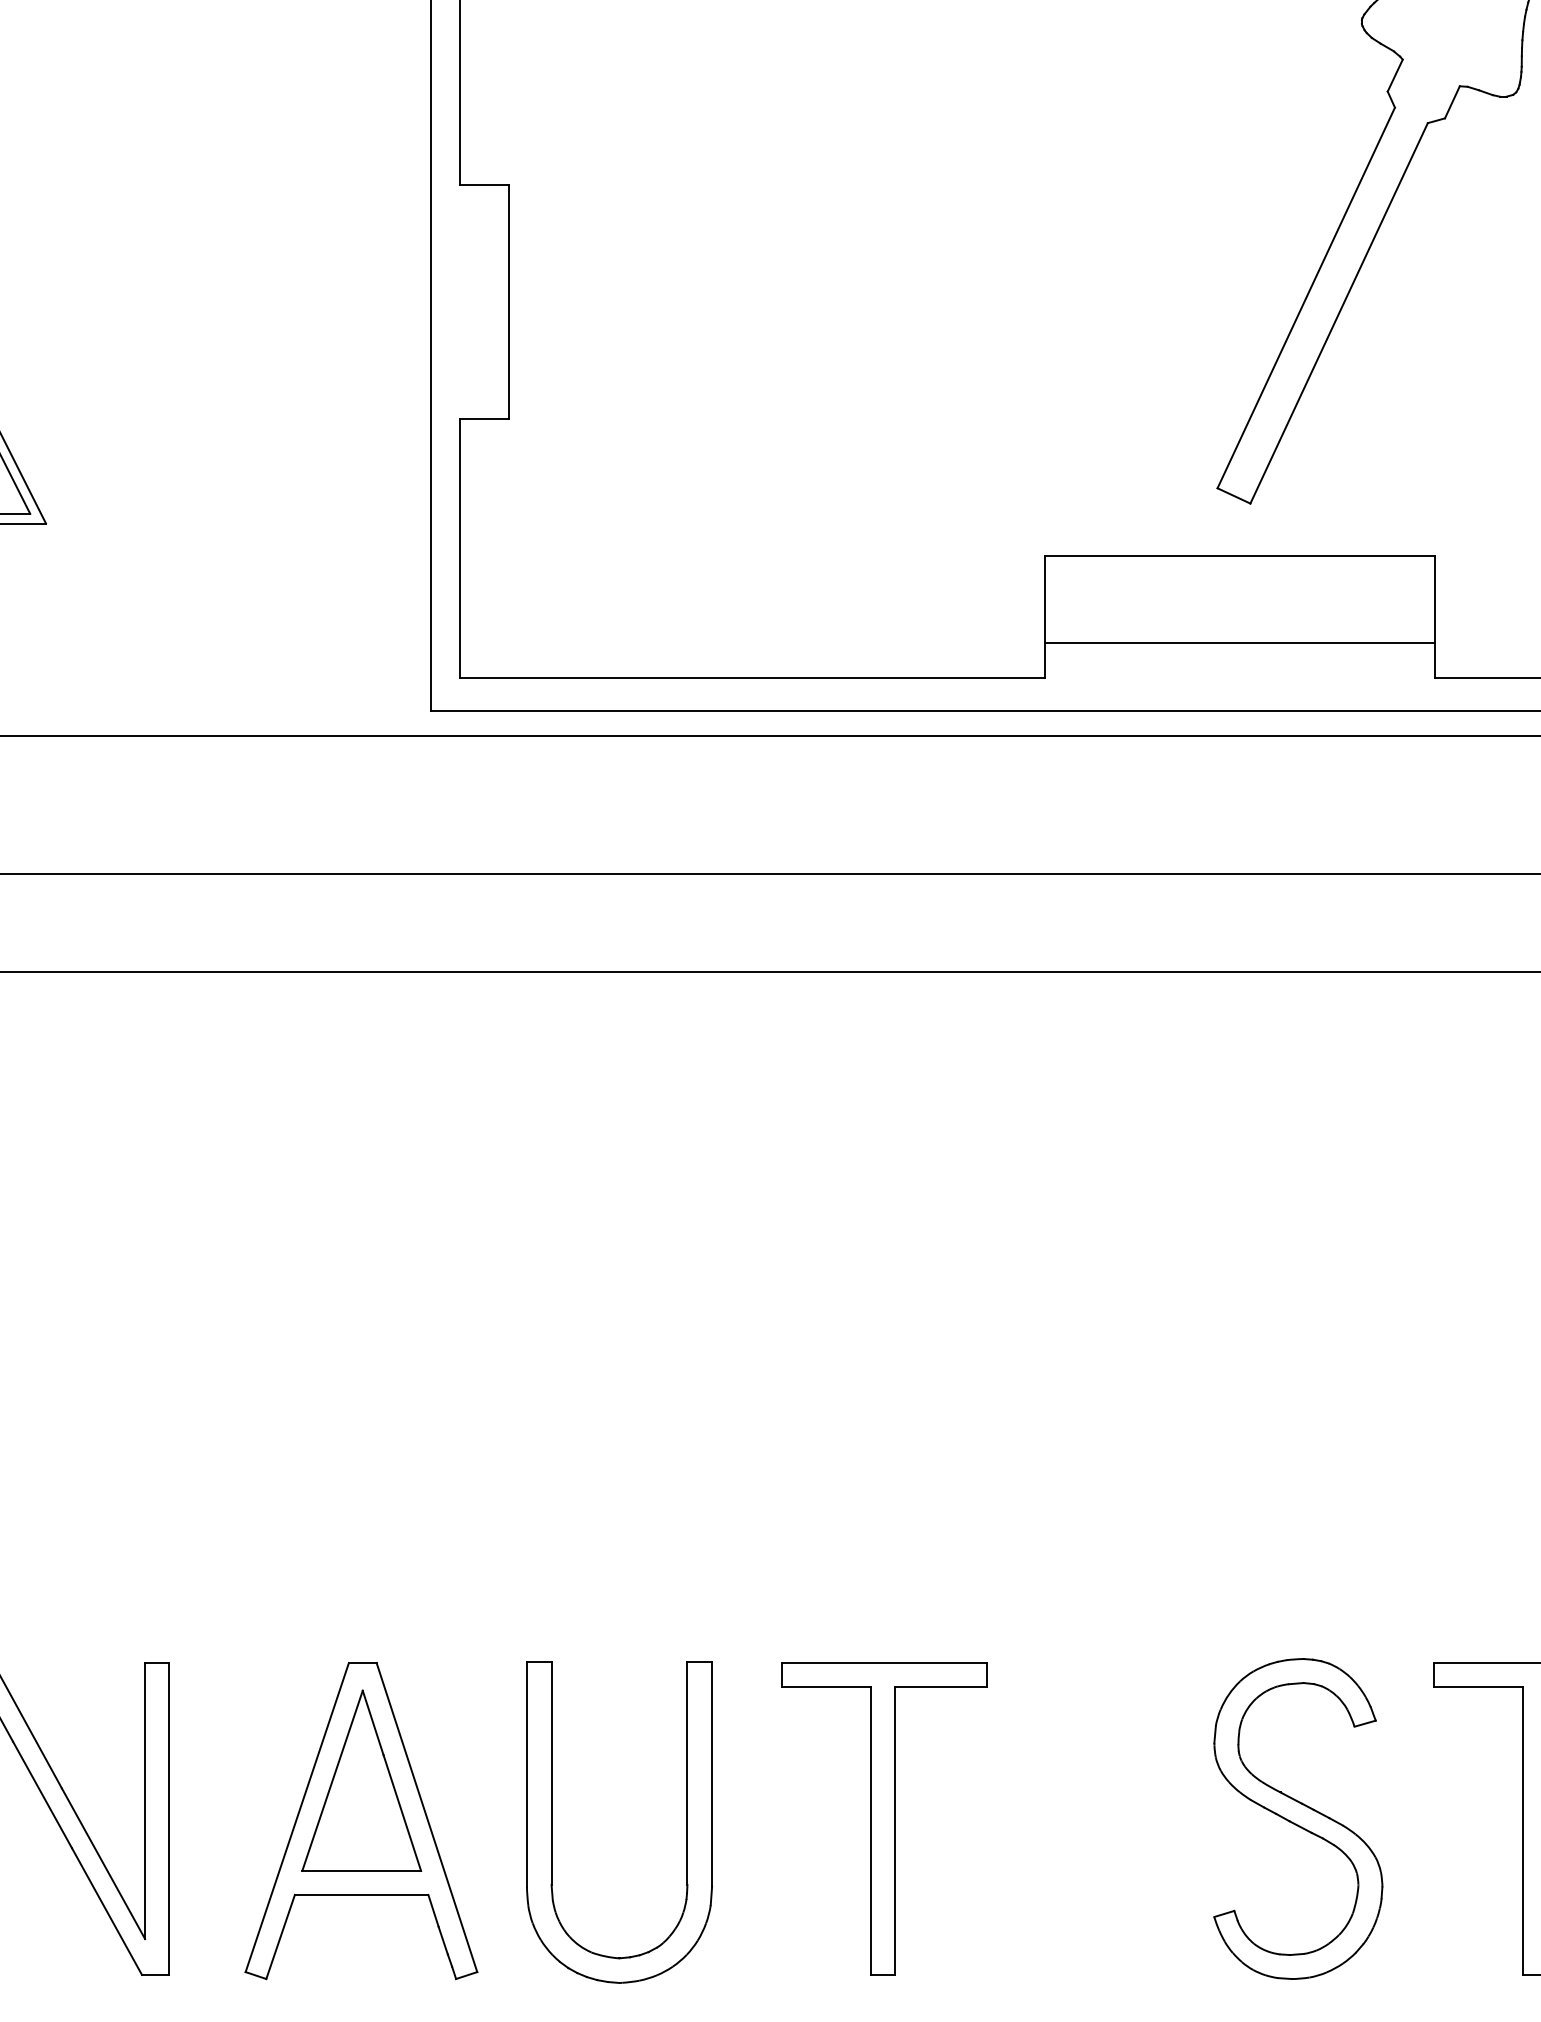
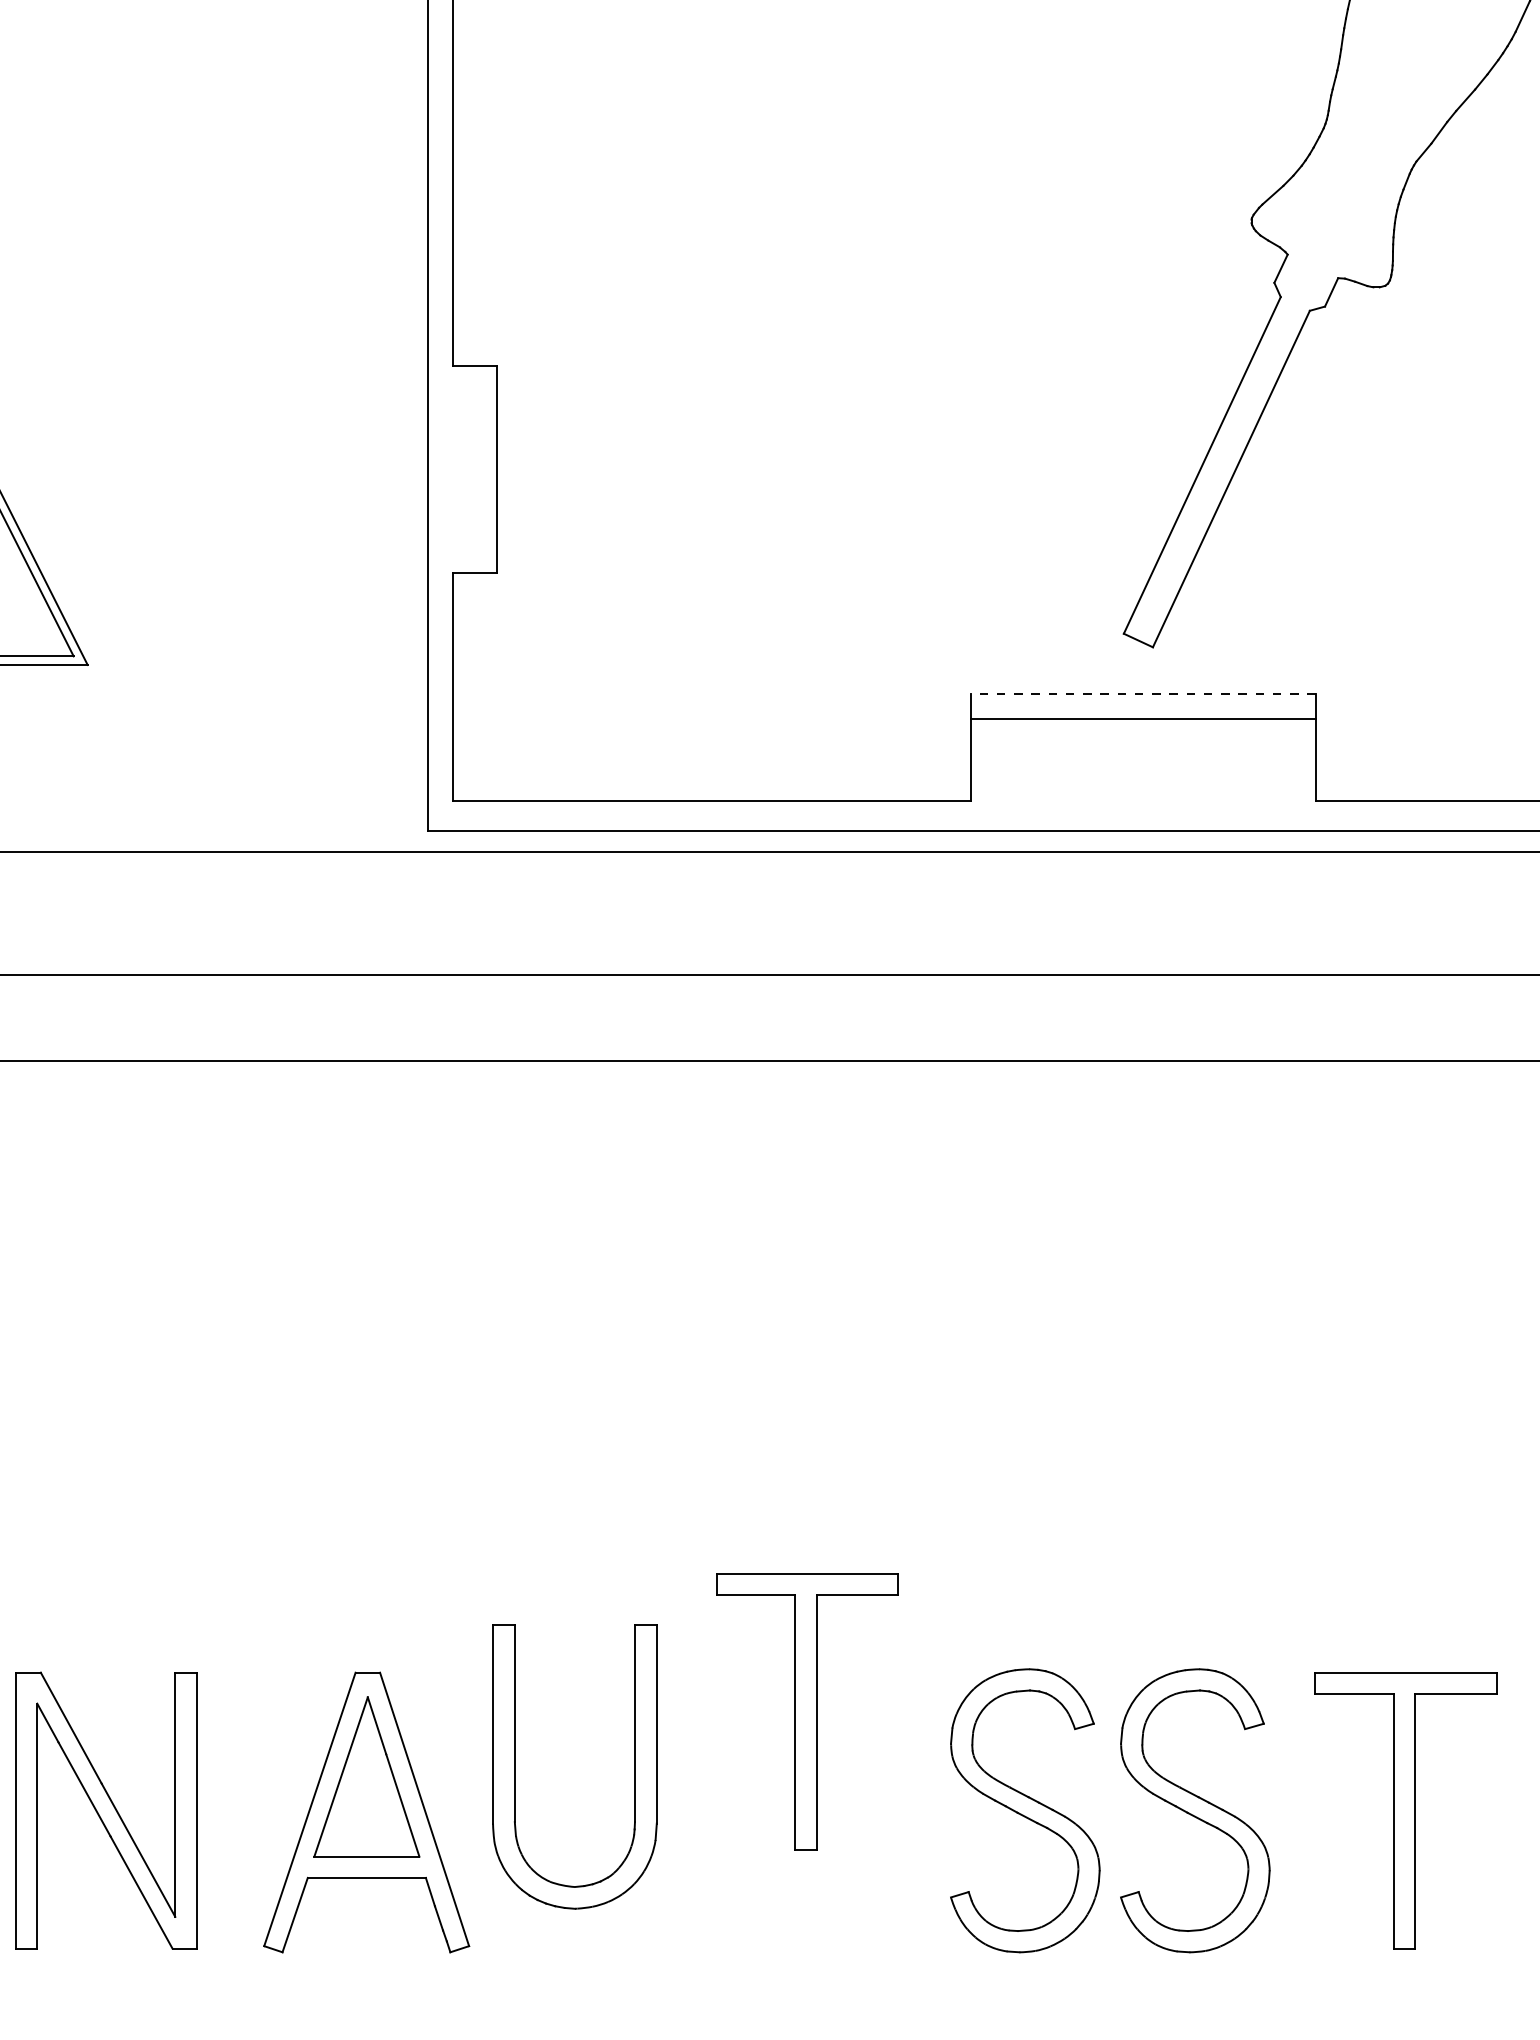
line: (1239, 555) -> (1143, 693), solid -> dashed
line: (1238, 642) -> (1142, 719), moved
part: (884, 1818) -> (807, 1711), moved
part: (1106, 1818) -> (1025, 1810), added
part: (552, 1822) -> (515, 1766), moved

